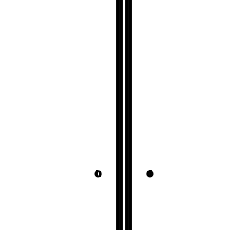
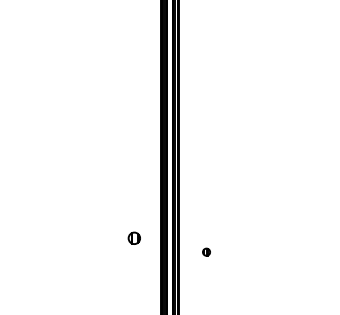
part: (98, 173) -> (134, 237), size x1.6
part: (149, 173) -> (206, 251), moved

